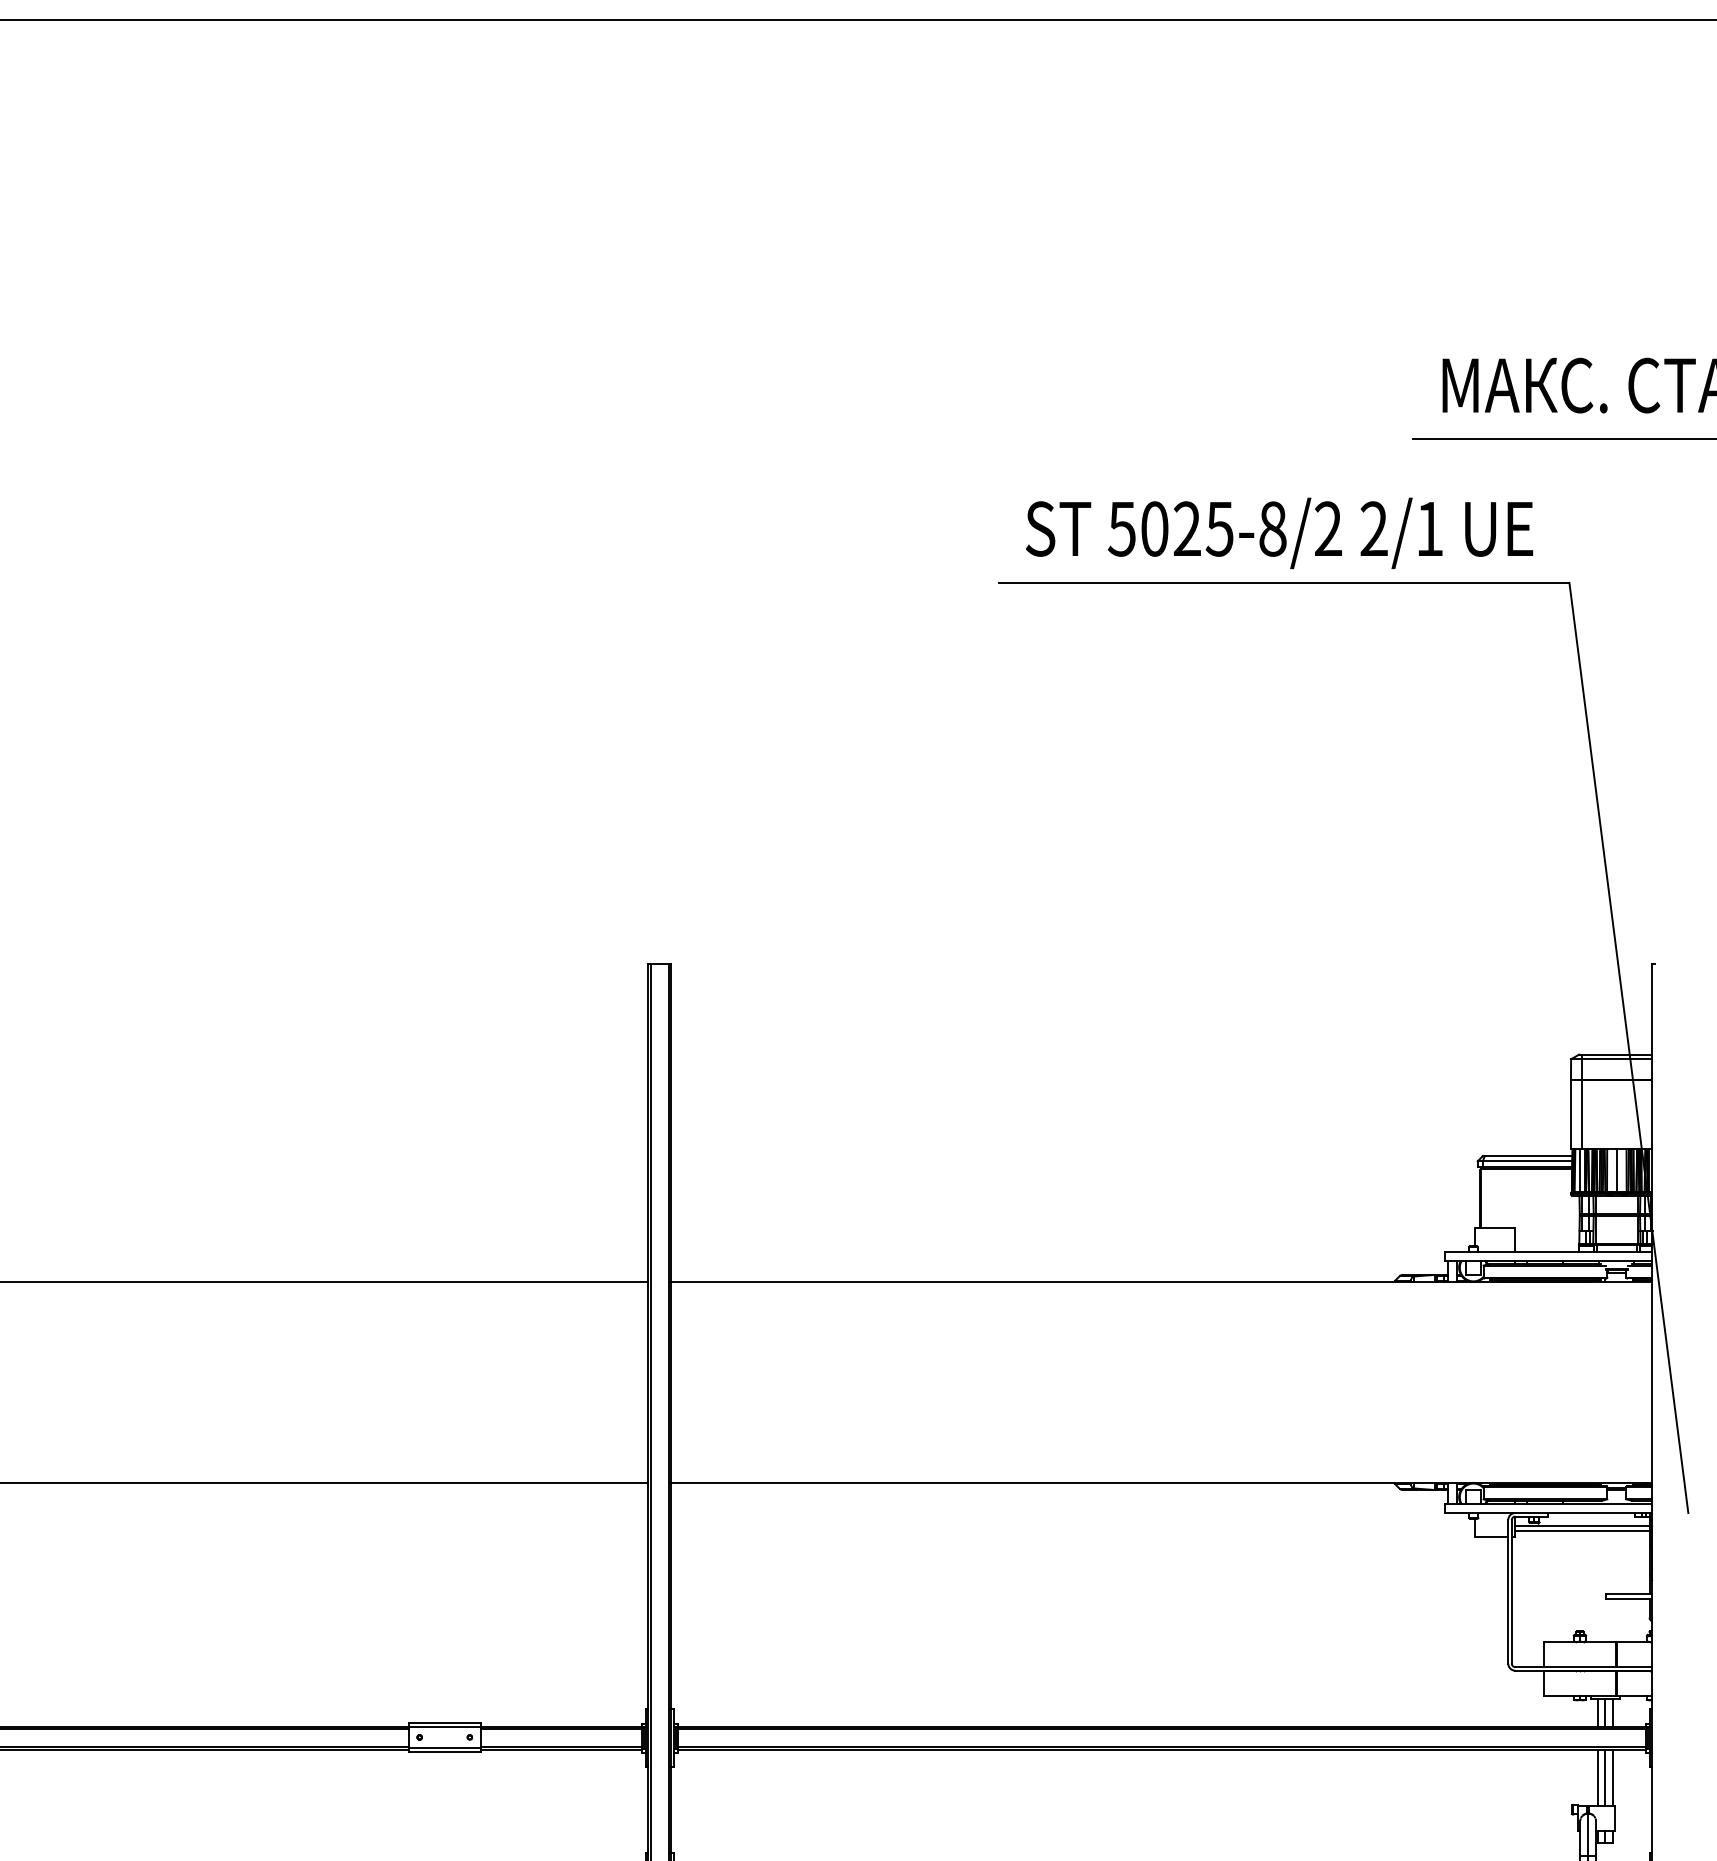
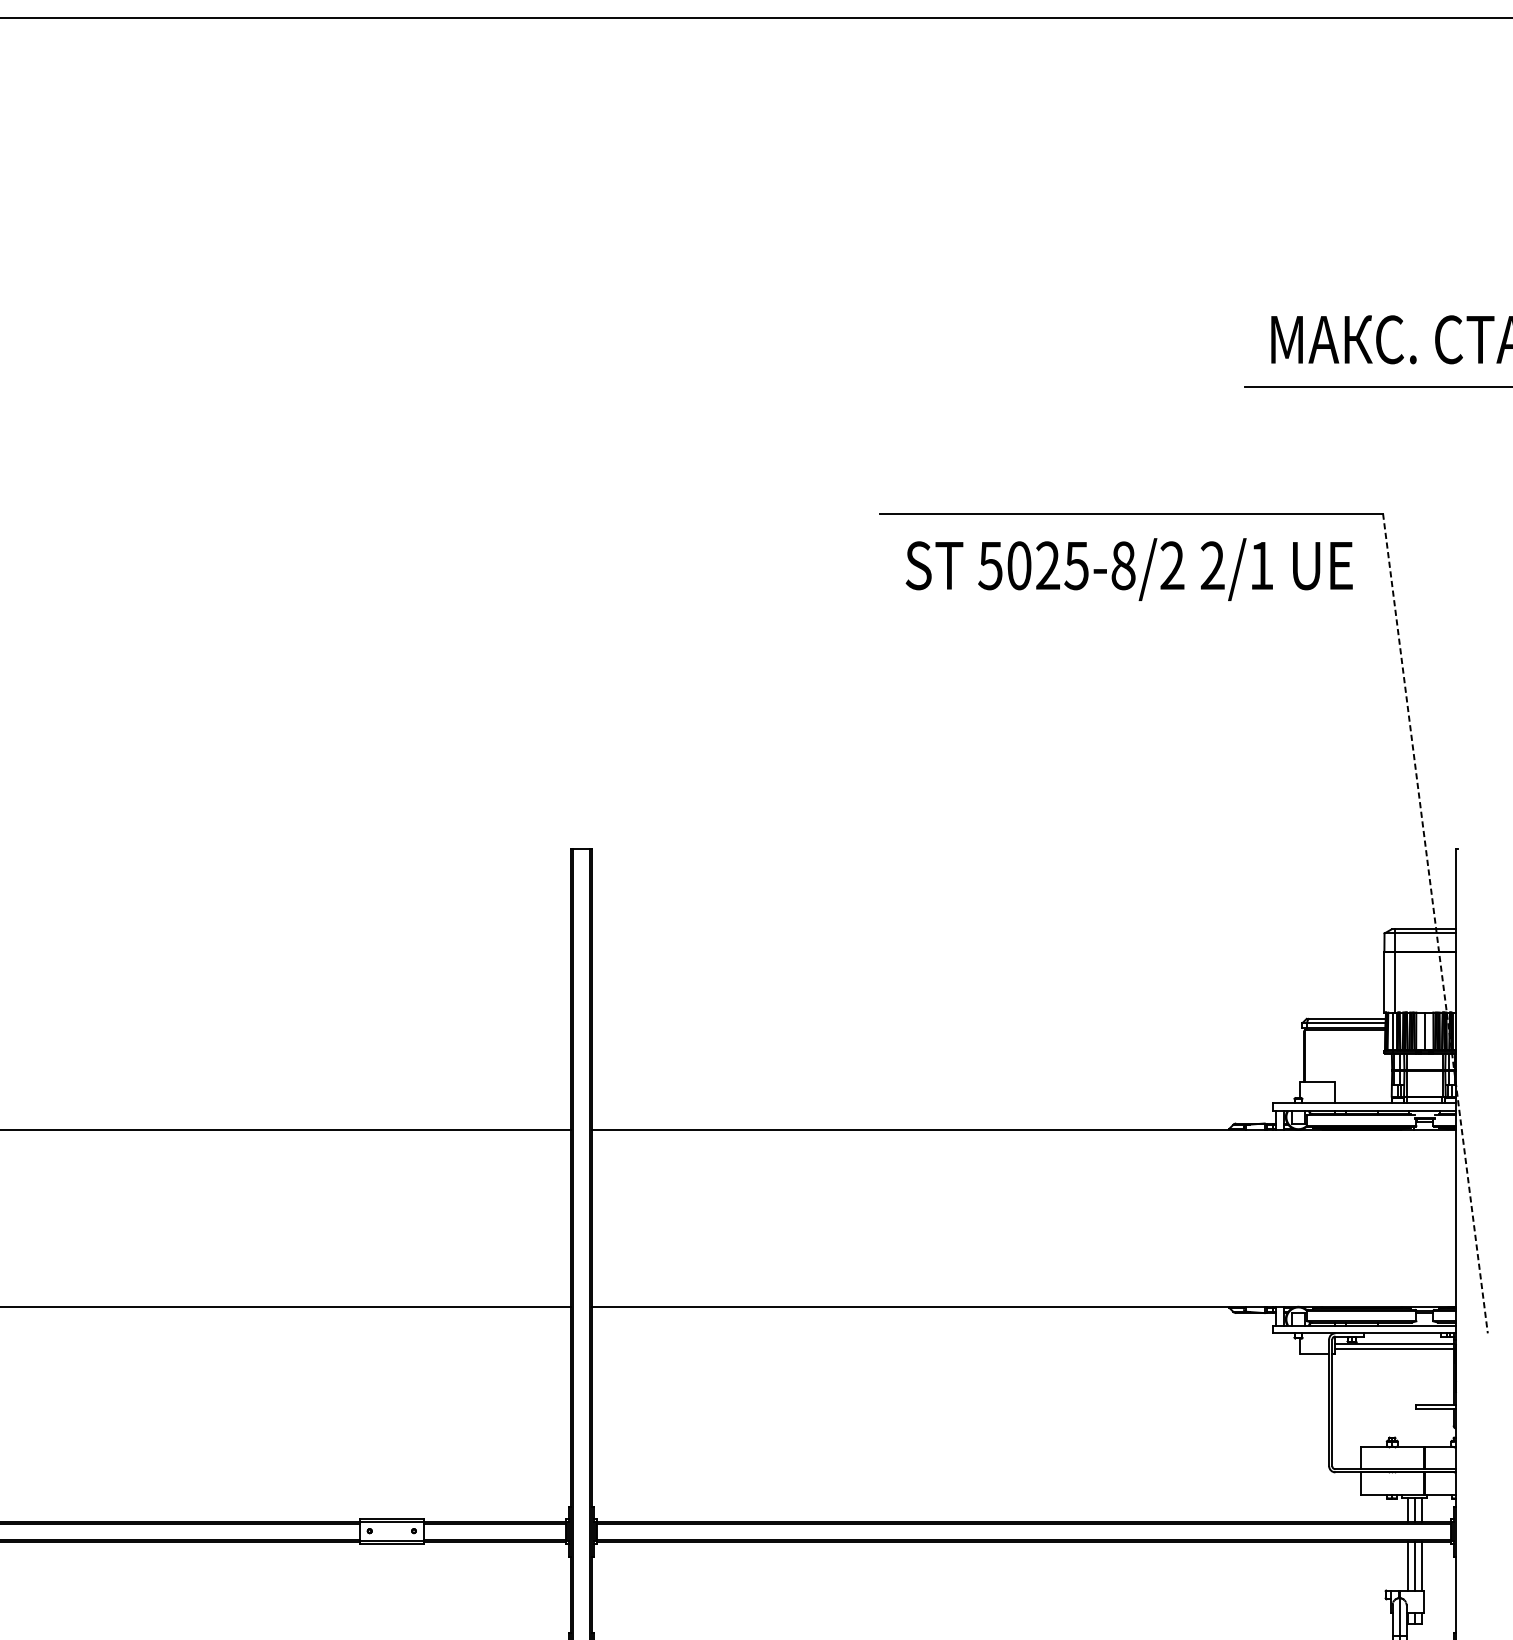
text: (1279, 532) -> (1129, 568), moved
line: (1628, 1047) -> (1435, 923), solid -> dashed

